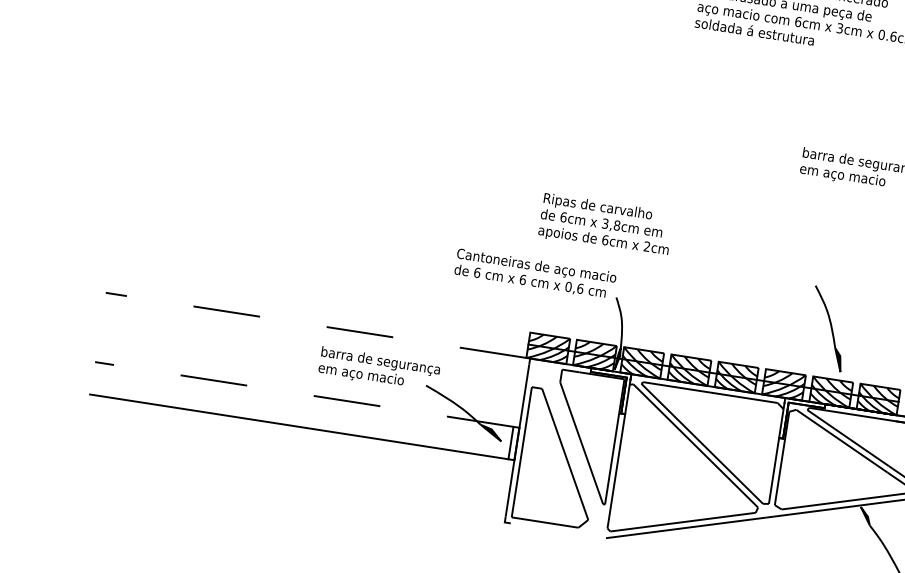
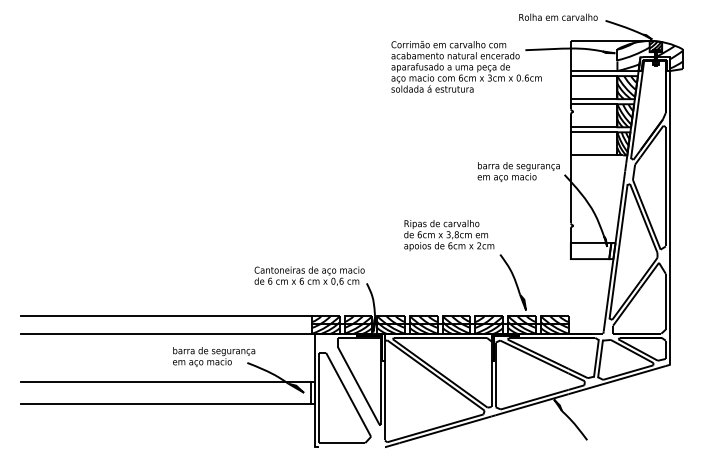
text: (606, 225) -> (449, 235), moved
line: (319, 300) -> (166, 316), added
line: (315, 325) -> (166, 333), dashed -> solid
line: (303, 394) -> (165, 381), dashed -> solid

